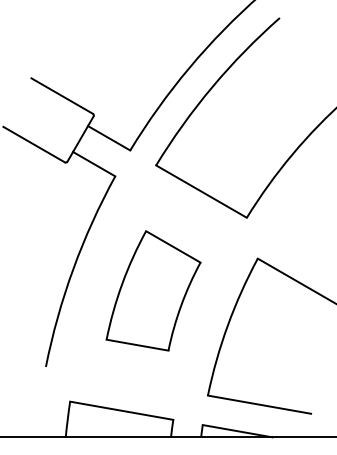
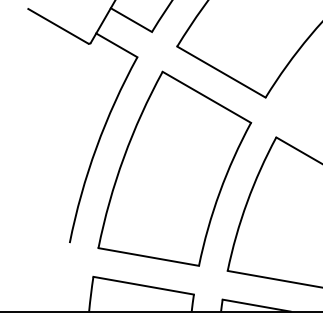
part: (153, 290) -> (174, 168), size x1.67

